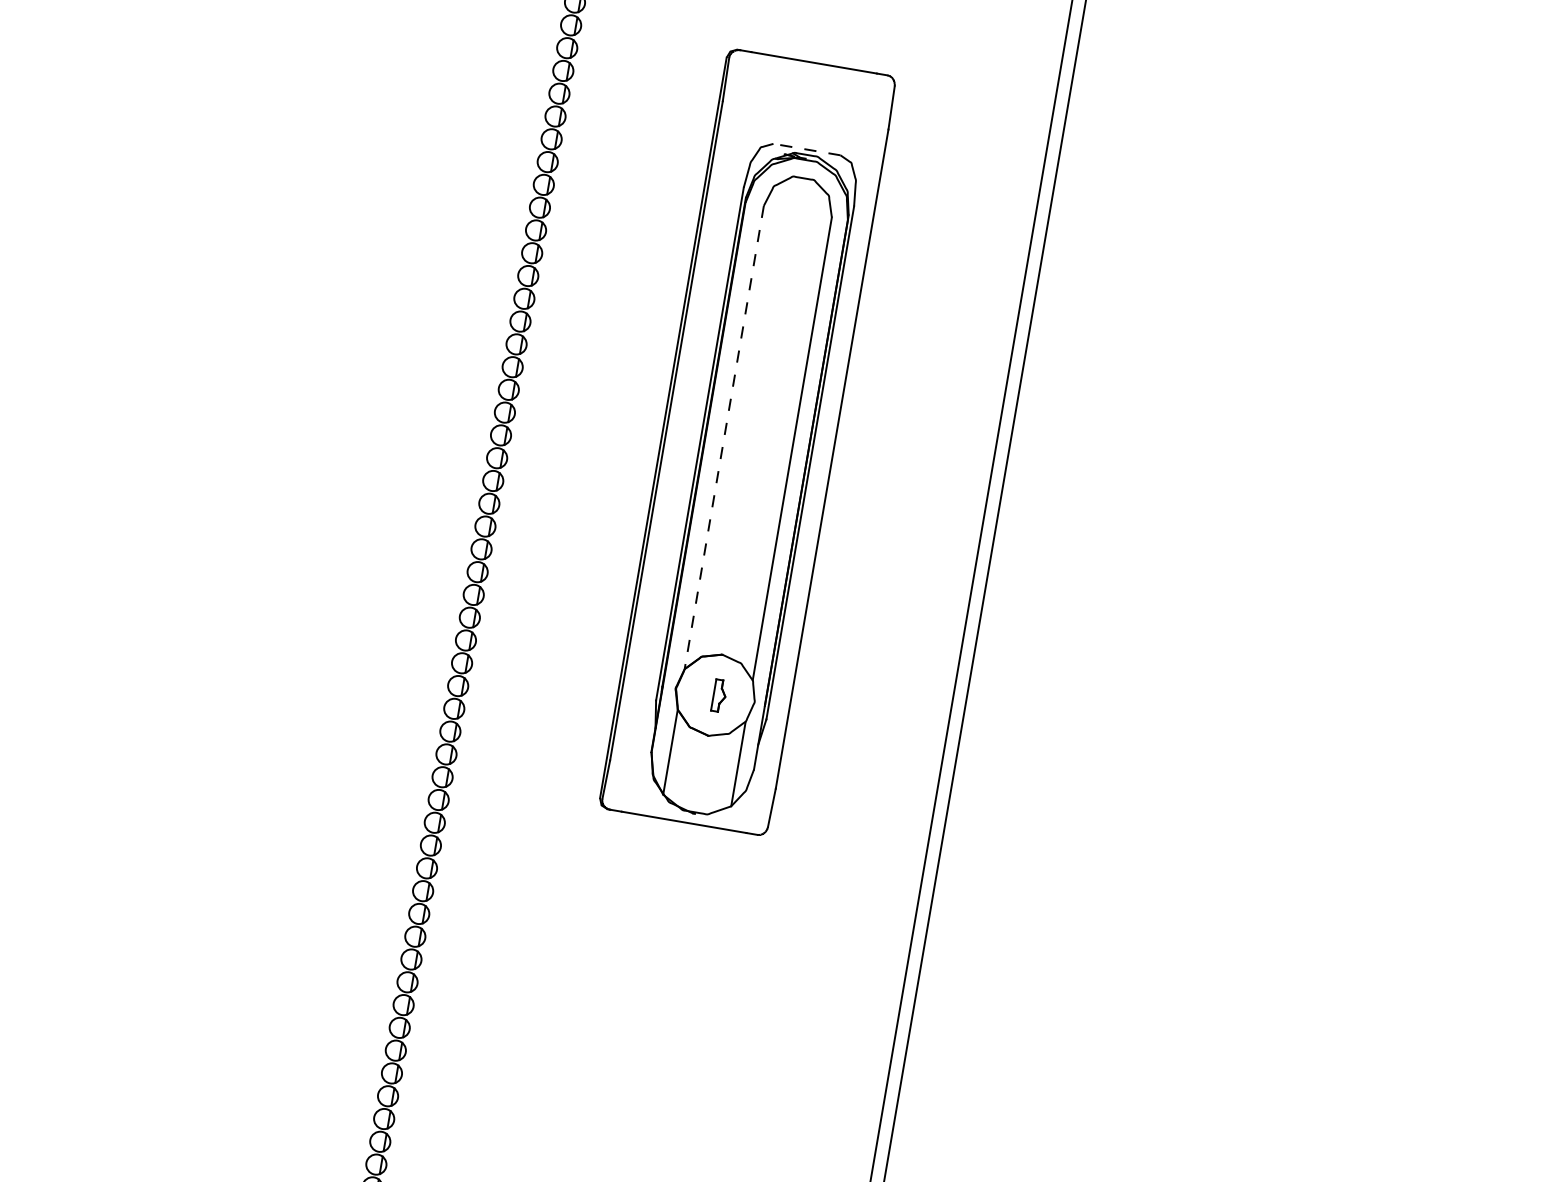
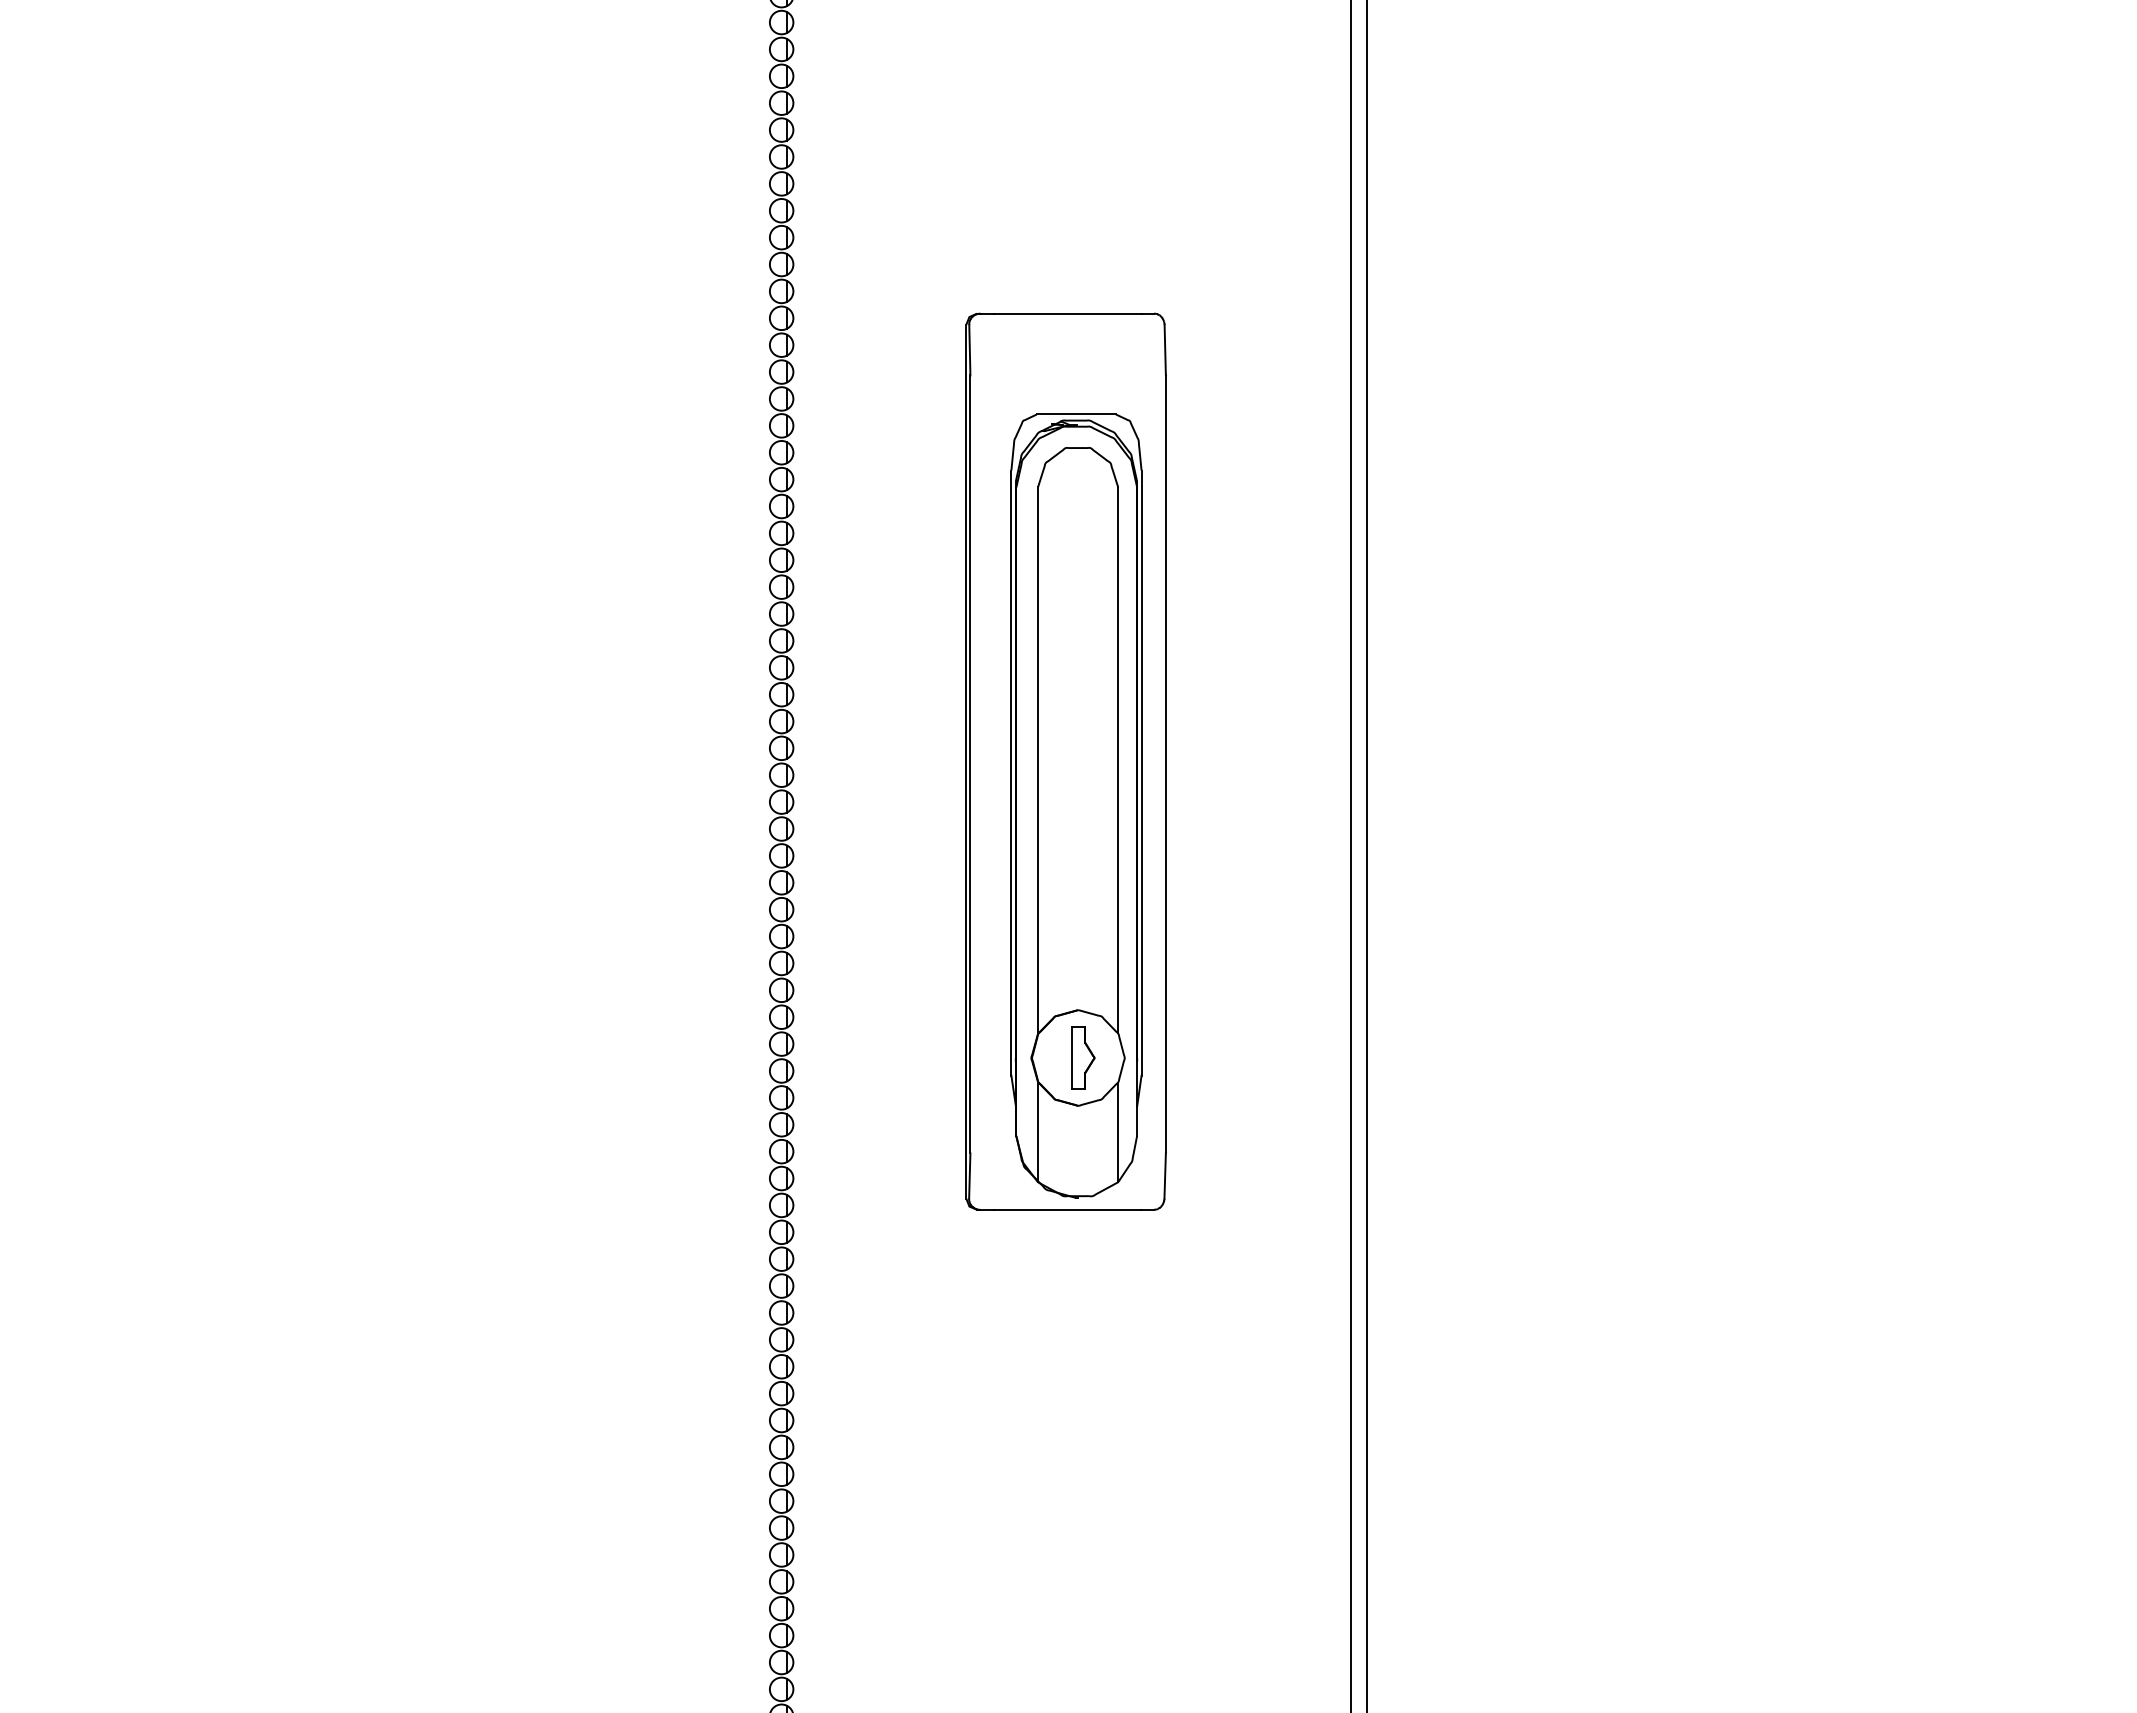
line: (807, 149) -> (1076, 414), dashed -> solid
line: (723, 438) -> (1037, 761), dashed -> solid
part: (719, 695) -> (1083, 1057), size x1.67

